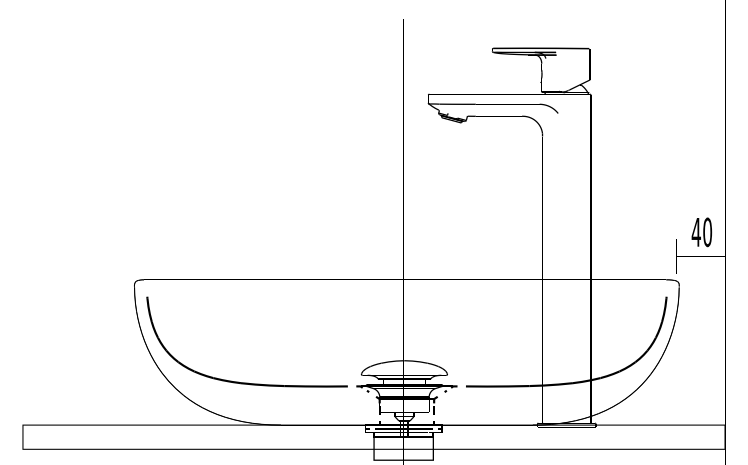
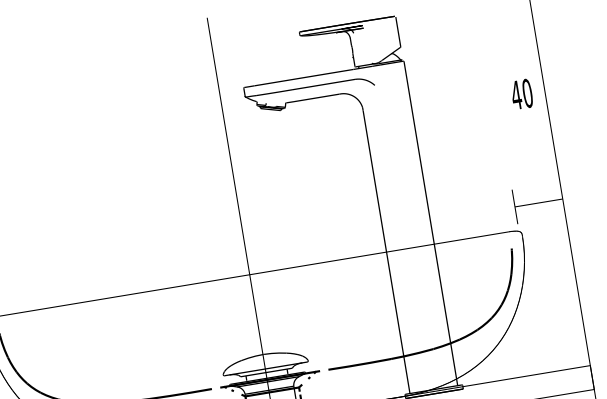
text: (701, 232) -> (521, 94), moved

